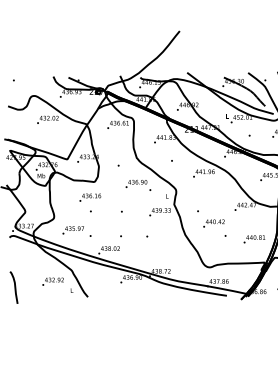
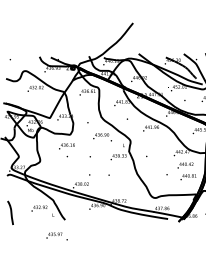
text: (213, 223) -> (185, 165), moved
text: (76, 231) -> (56, 236), moved

